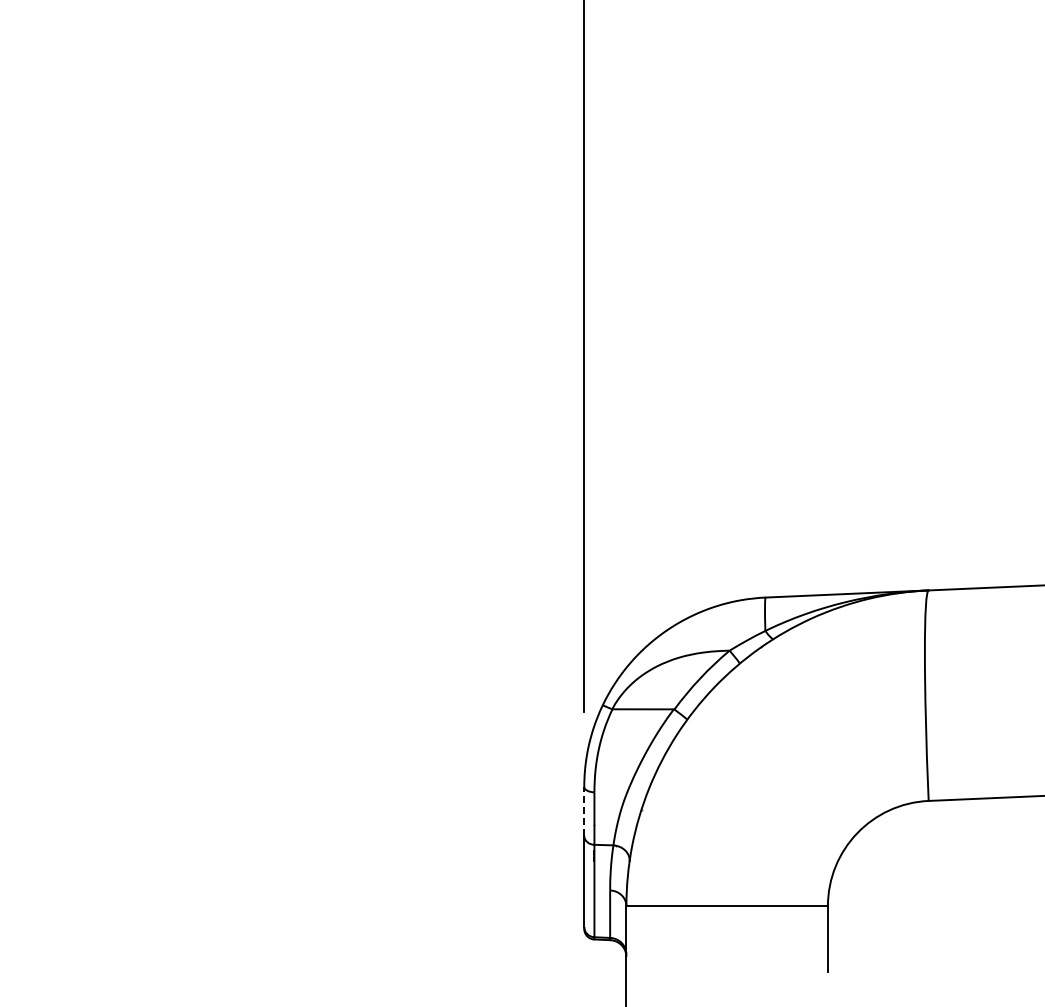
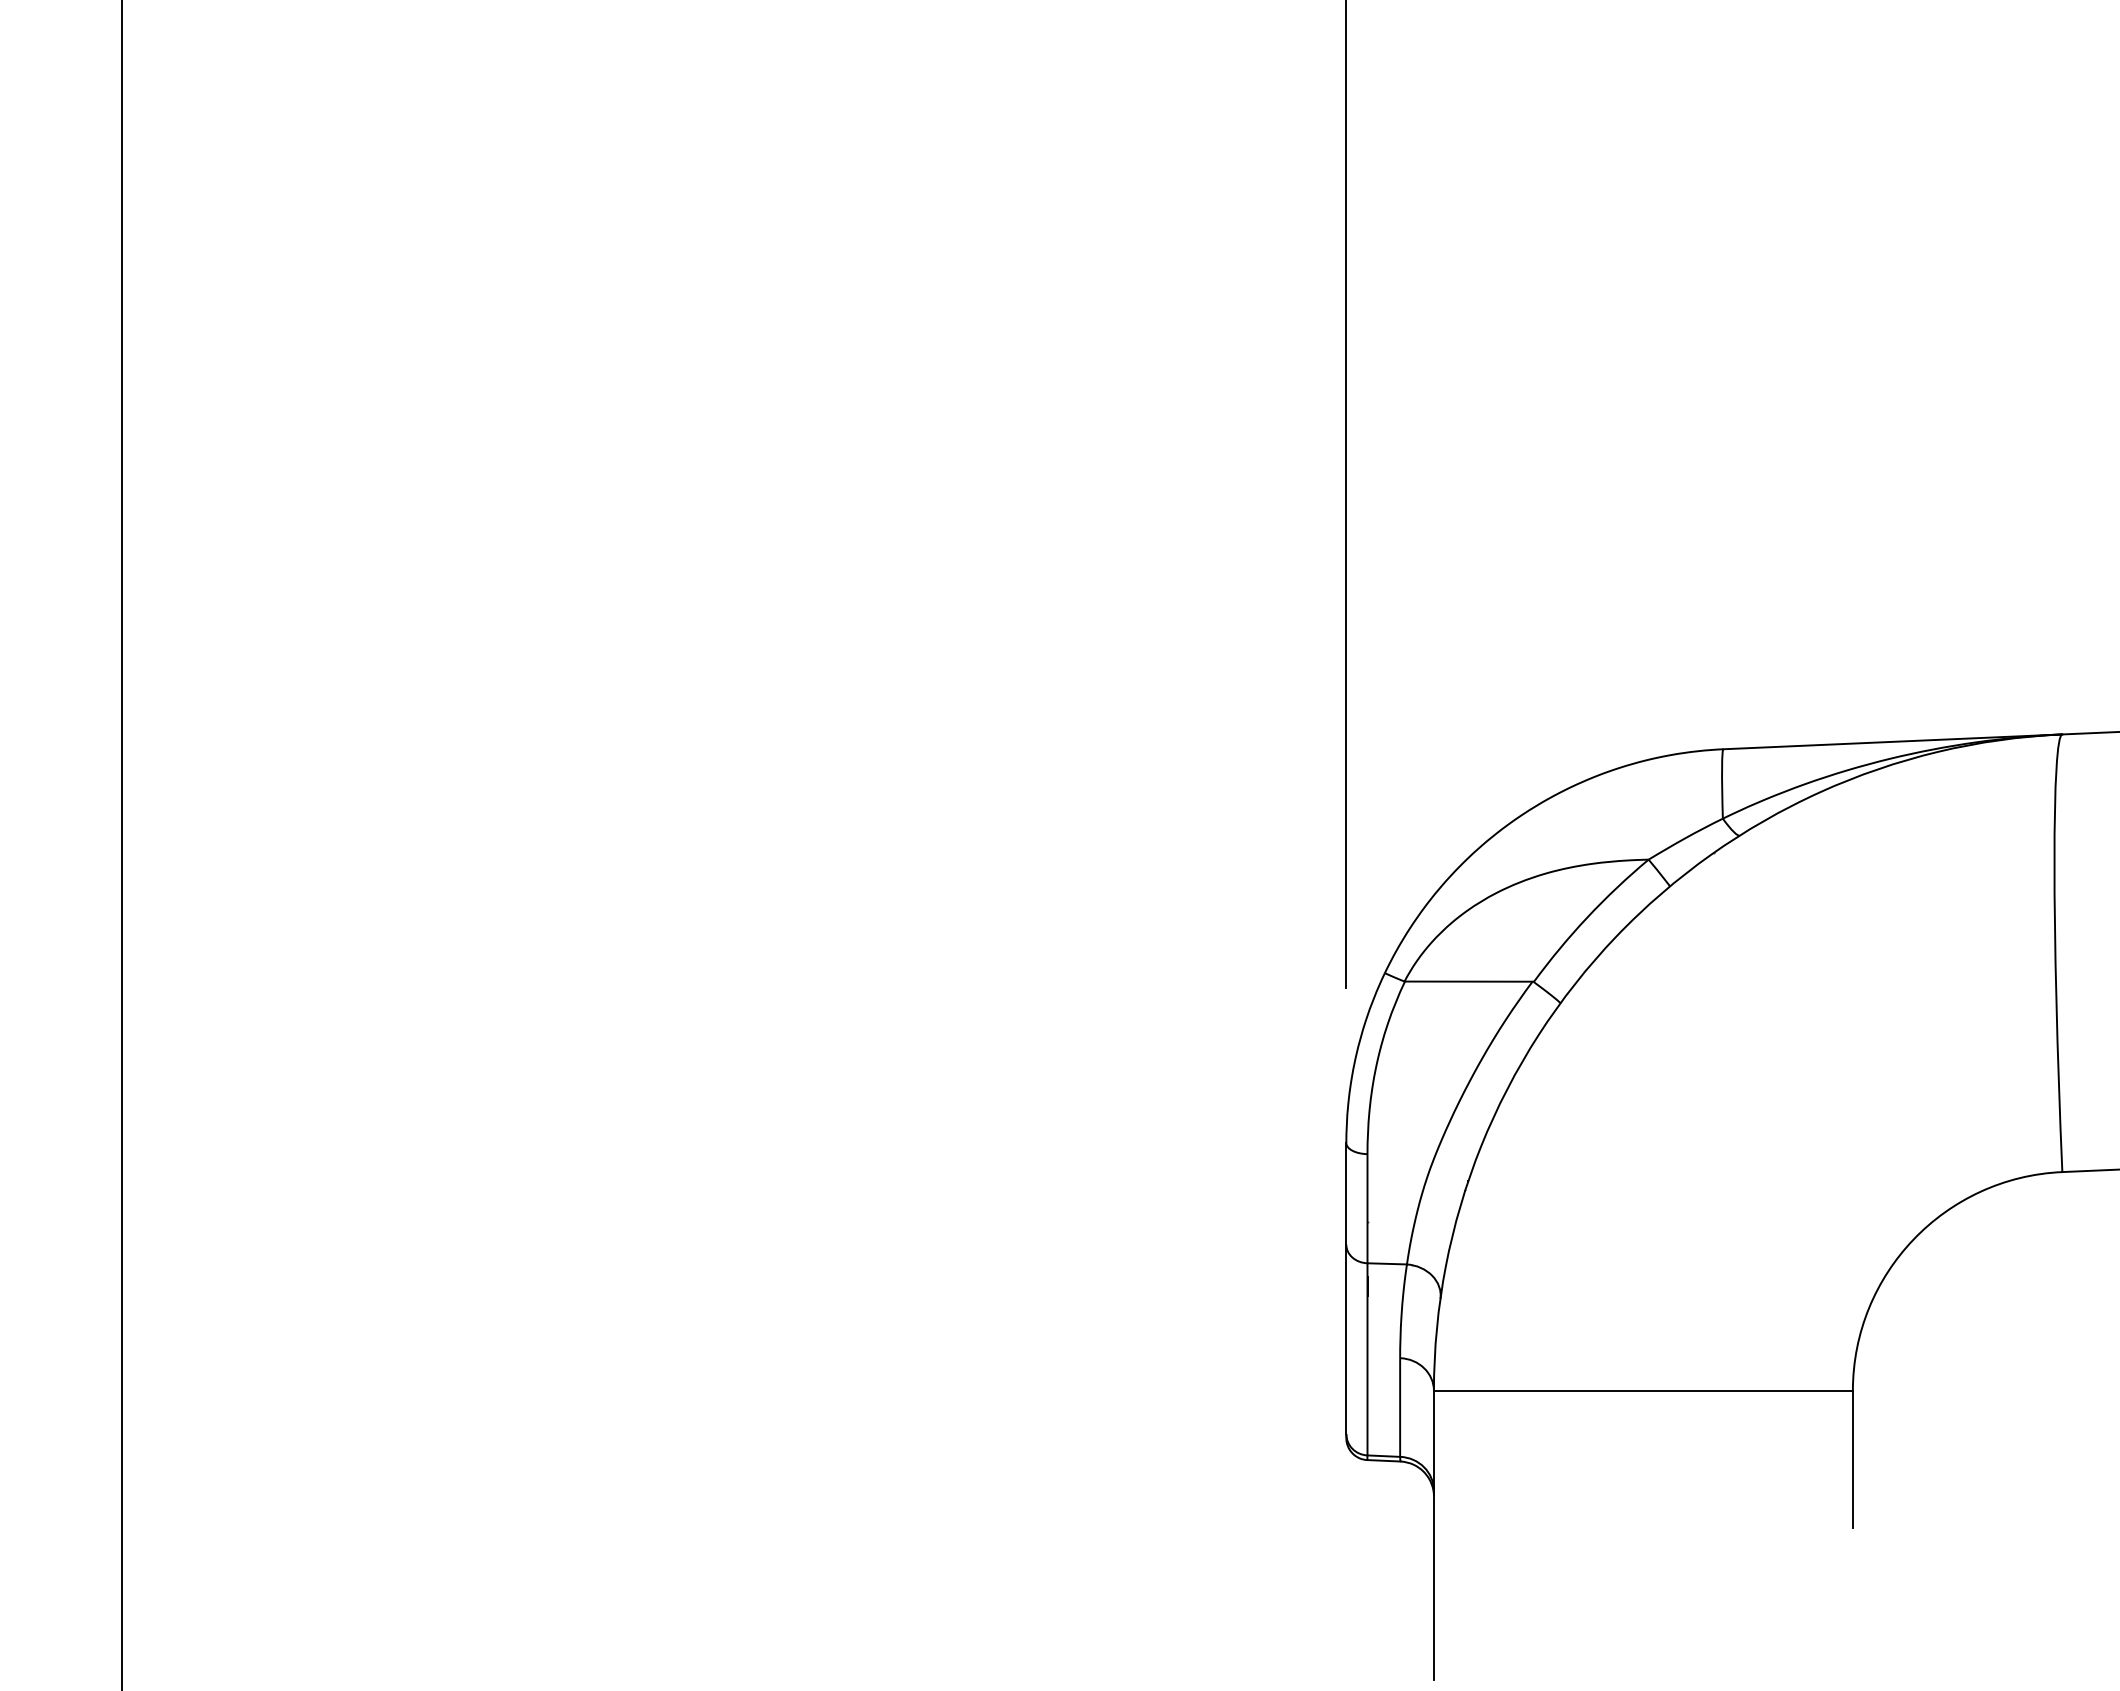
line: (584, 810) -> (1346, 1191), dashed -> solid

